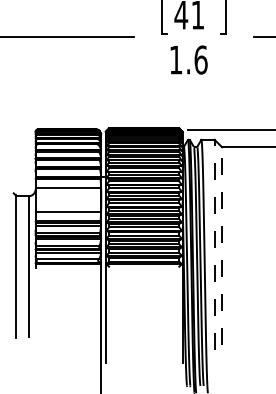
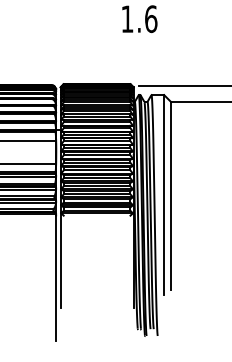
line: (214, 244) -> (163, 194), dashed -> solid
line: (222, 246) -> (171, 196), dashed -> solid

